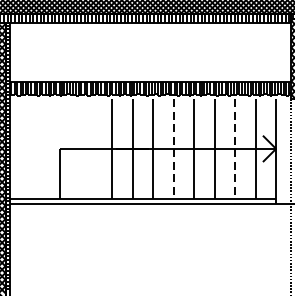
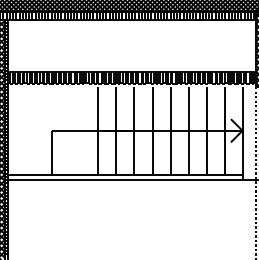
line: (173, 148) -> (152, 130), dashed -> solid
line: (235, 148) -> (206, 130), dashed -> solid

